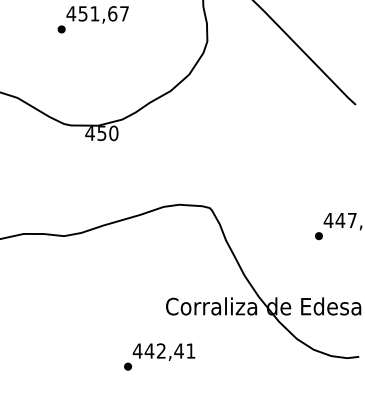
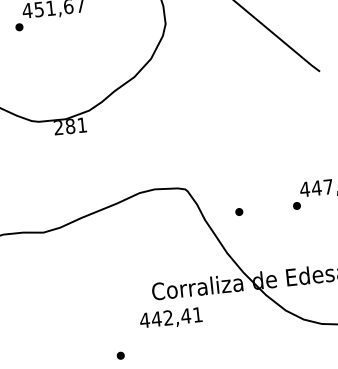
text: (101, 133) -> (69, 126), 450 -> 281
part: (260, 236) -> (238, 212), added
text: (163, 351) -> (170, 318), moved

